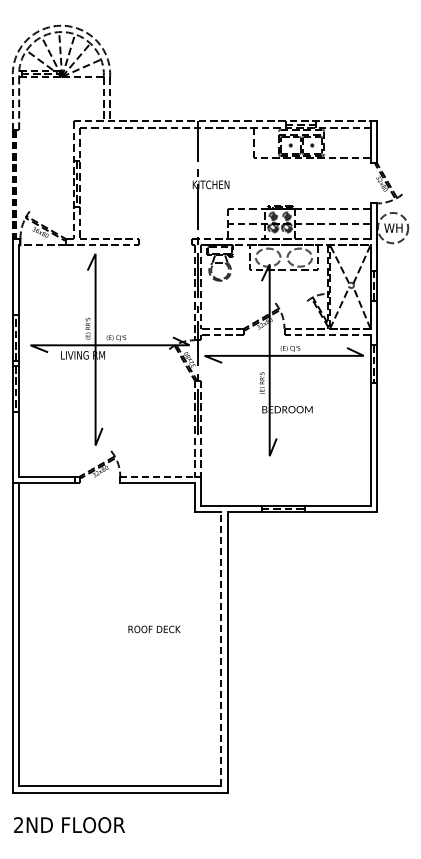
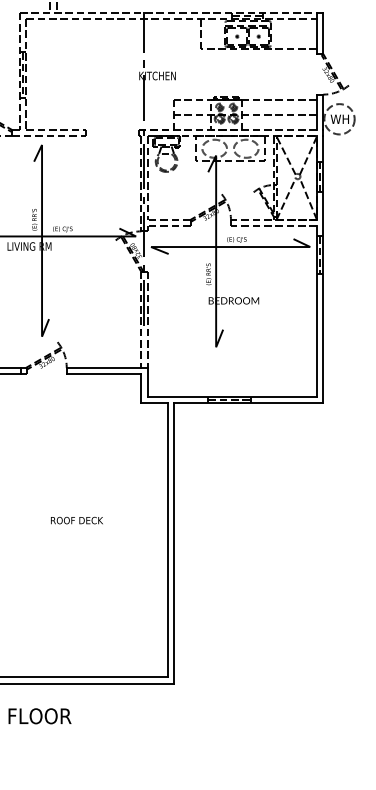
line: (158, 476) -> (104, 367), dashed -> solid
text: (154, 629) -> (76, 520), moved
line: (221, 648) -> (167, 539), dashed -> solid

